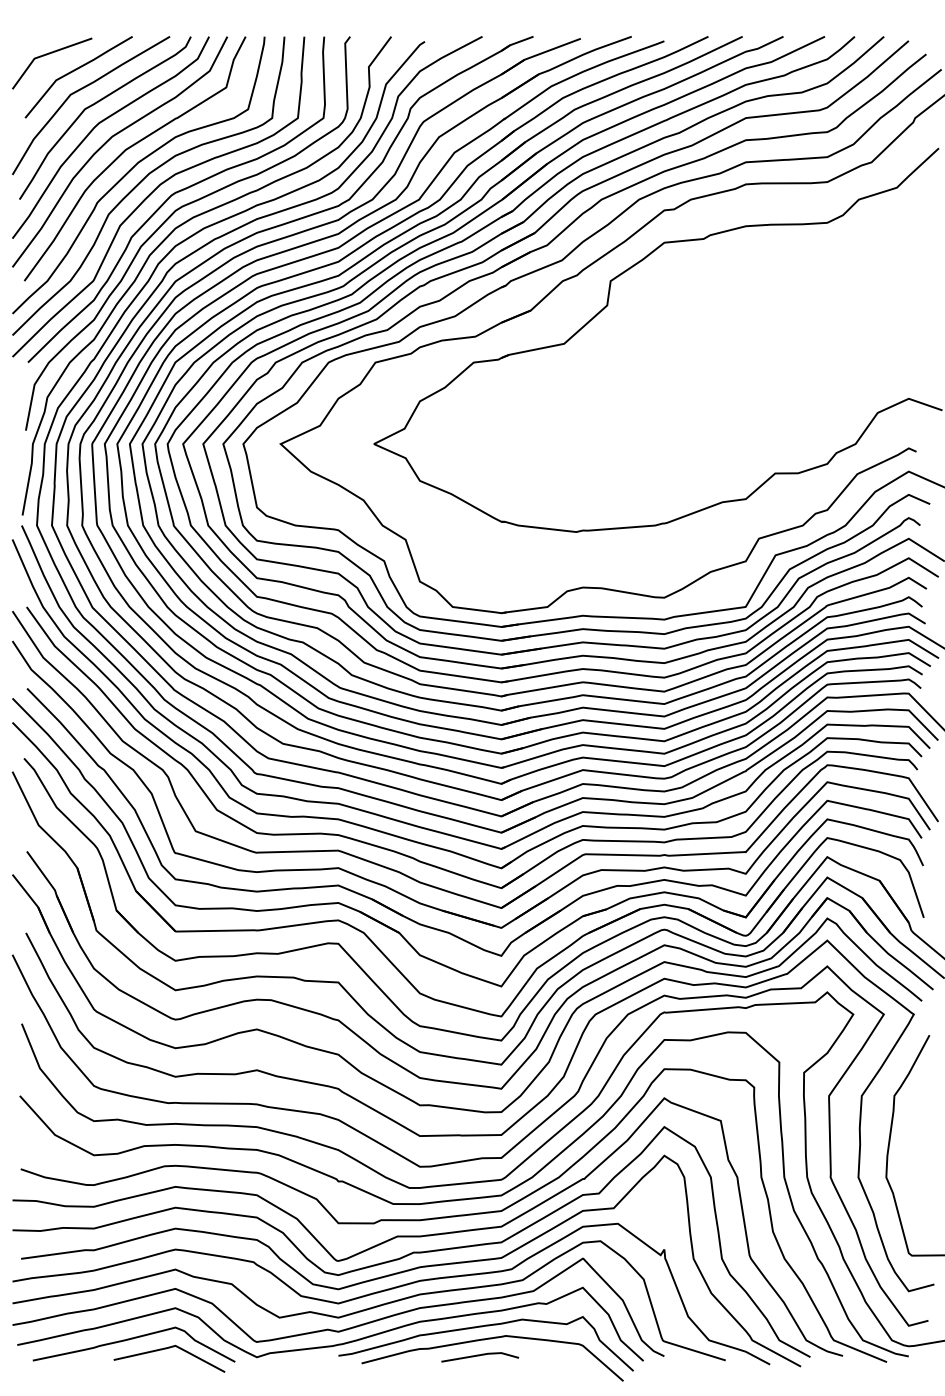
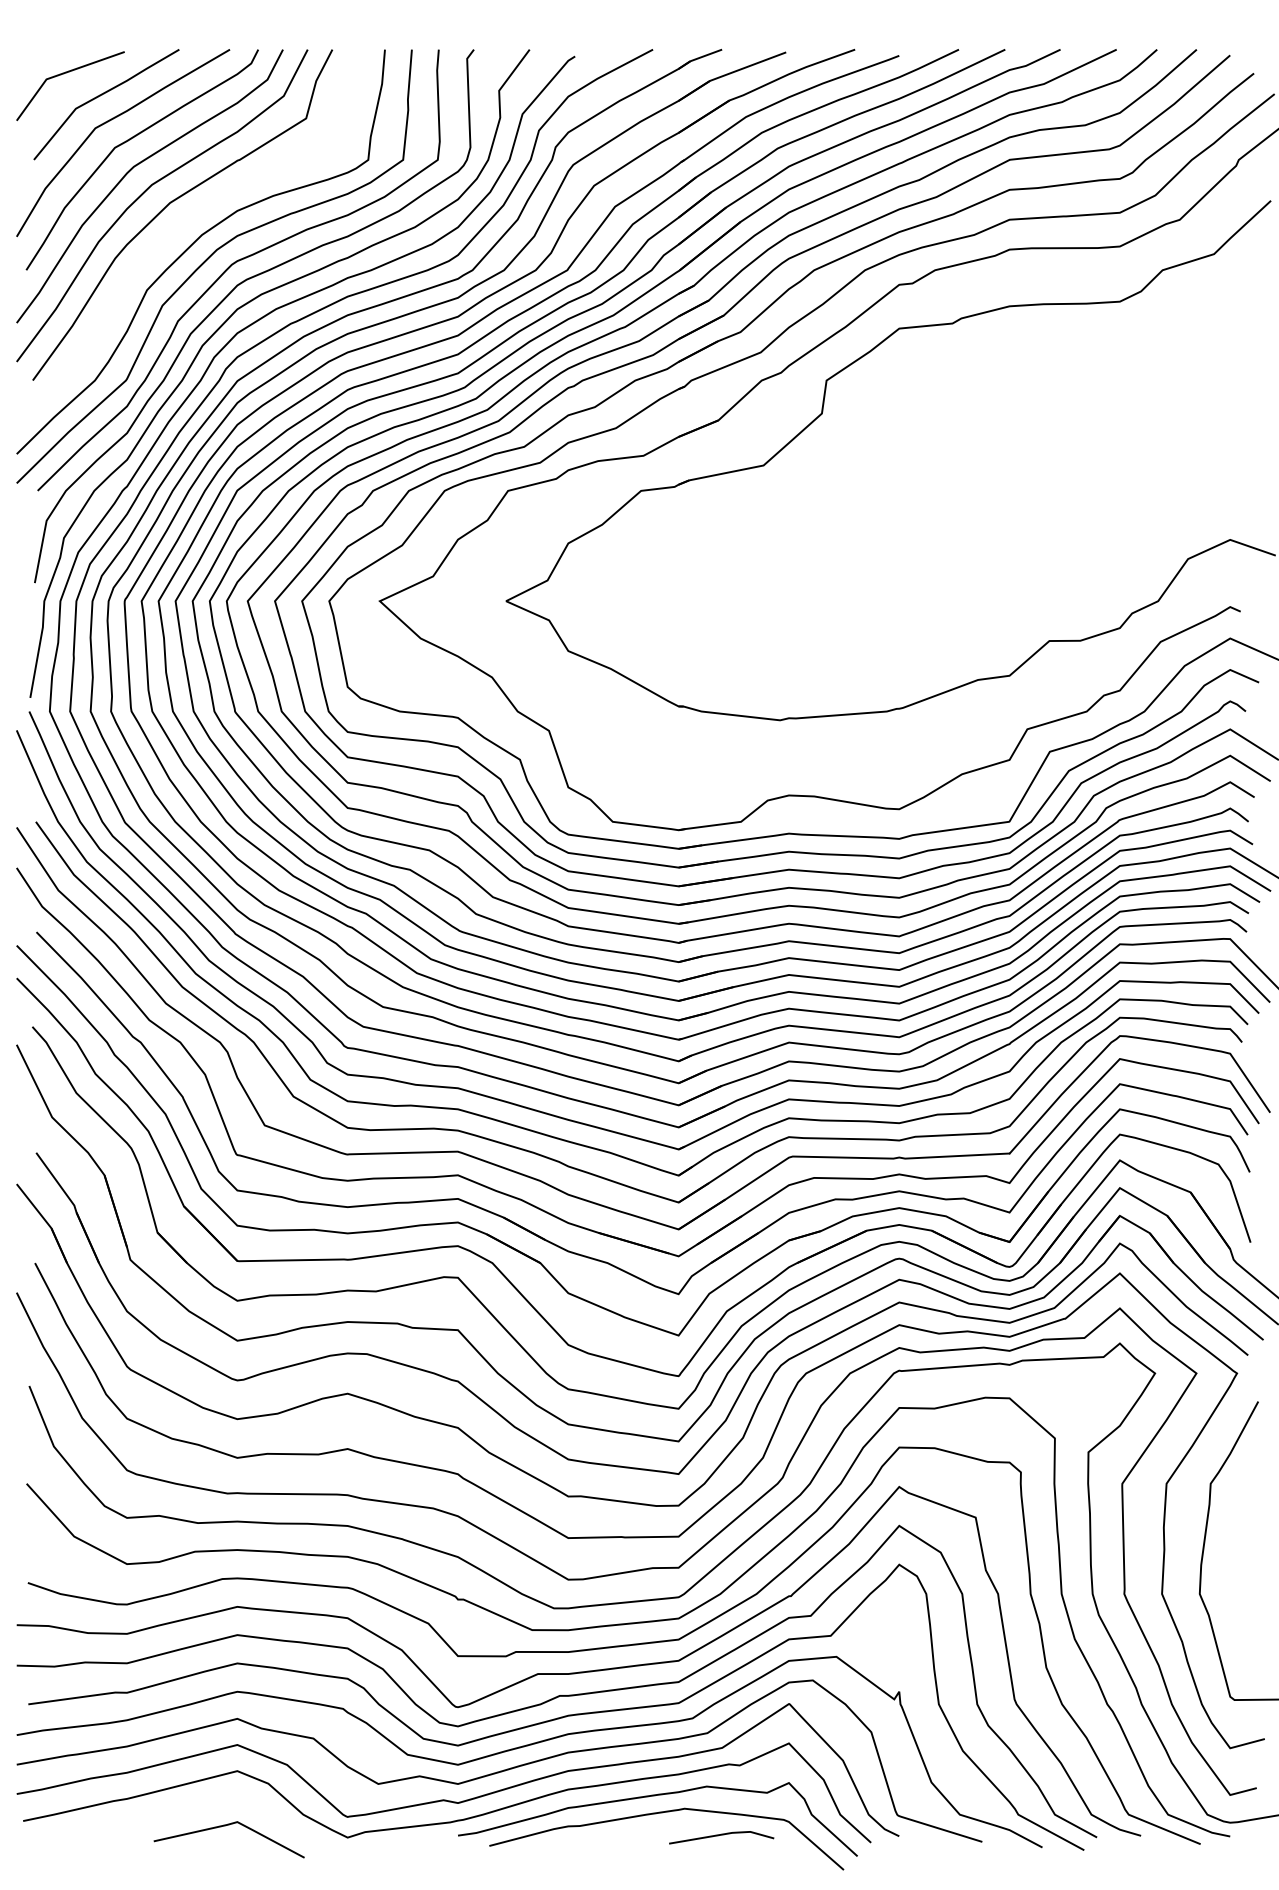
curve: (132, 169) -> (179, 229), removed
curve: (133, 1339) -> (180, 1813), removed
line: (479, 1356) -> (720, 1836), moved

